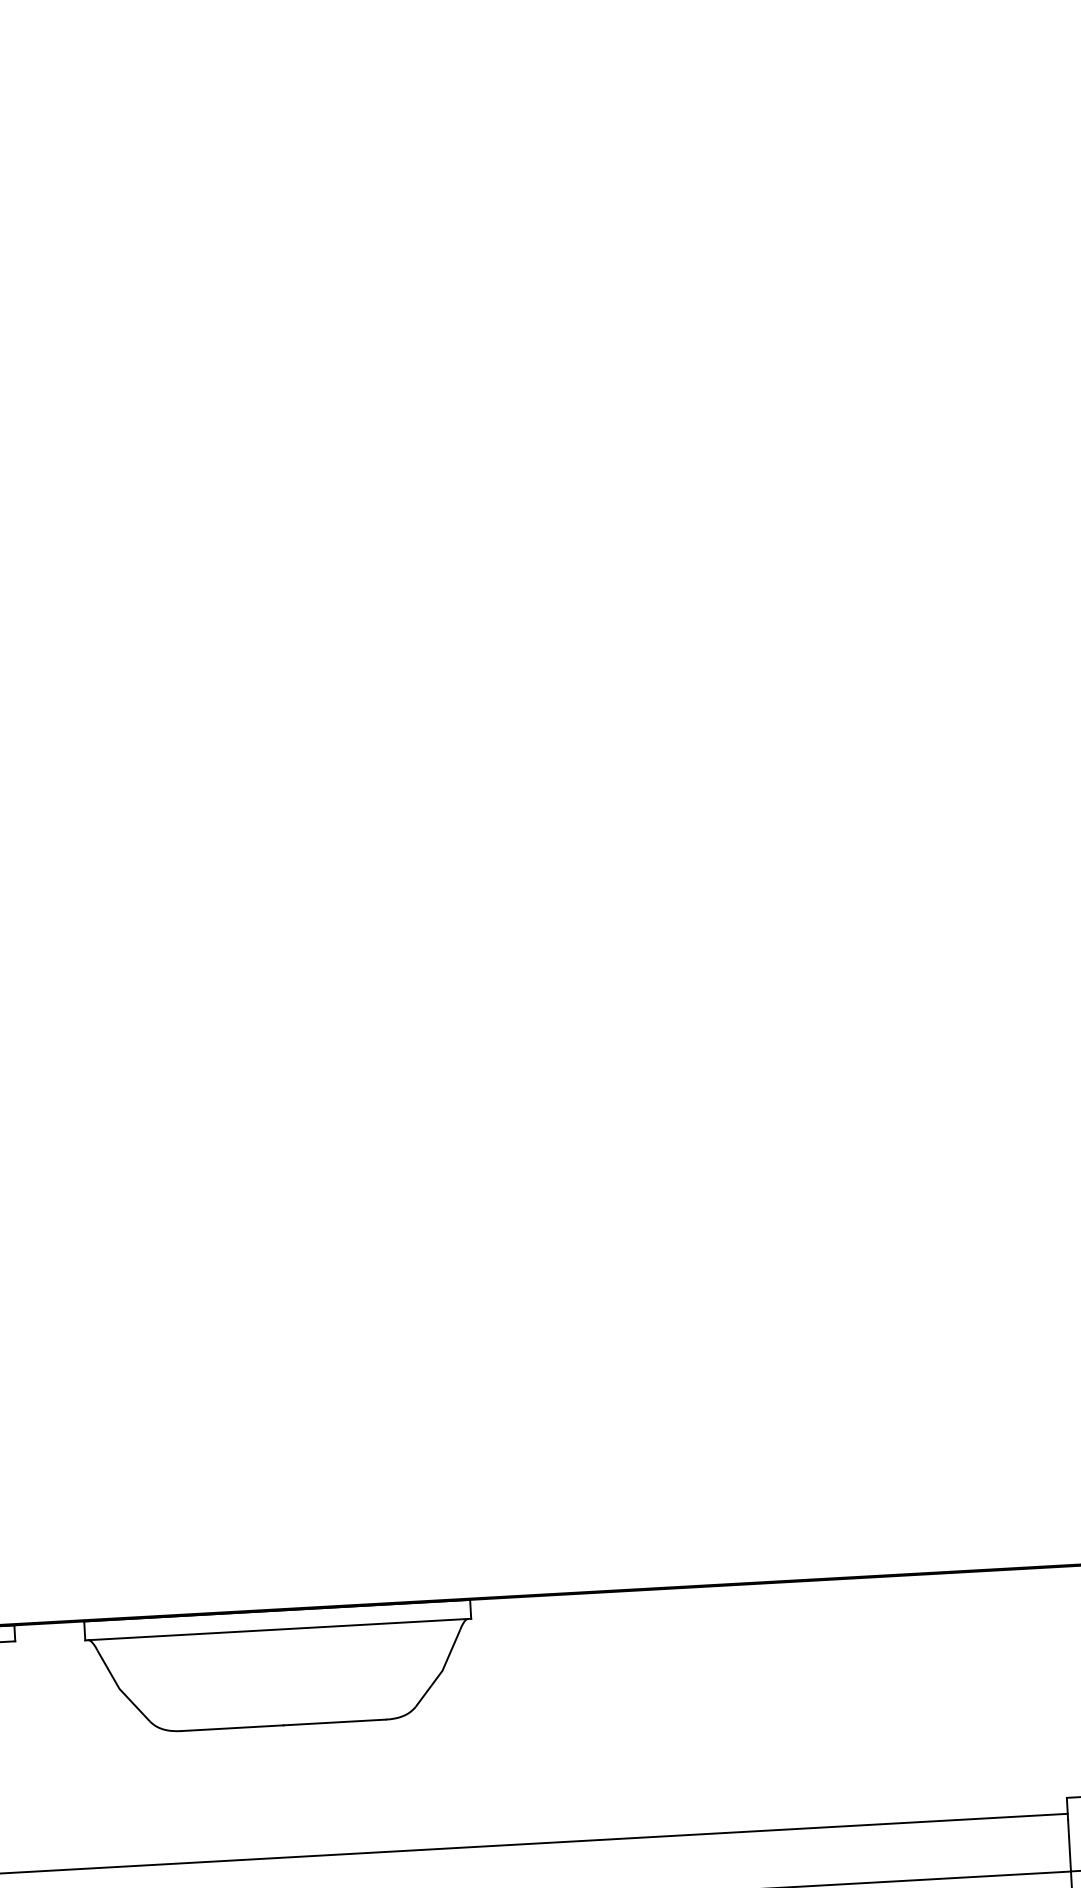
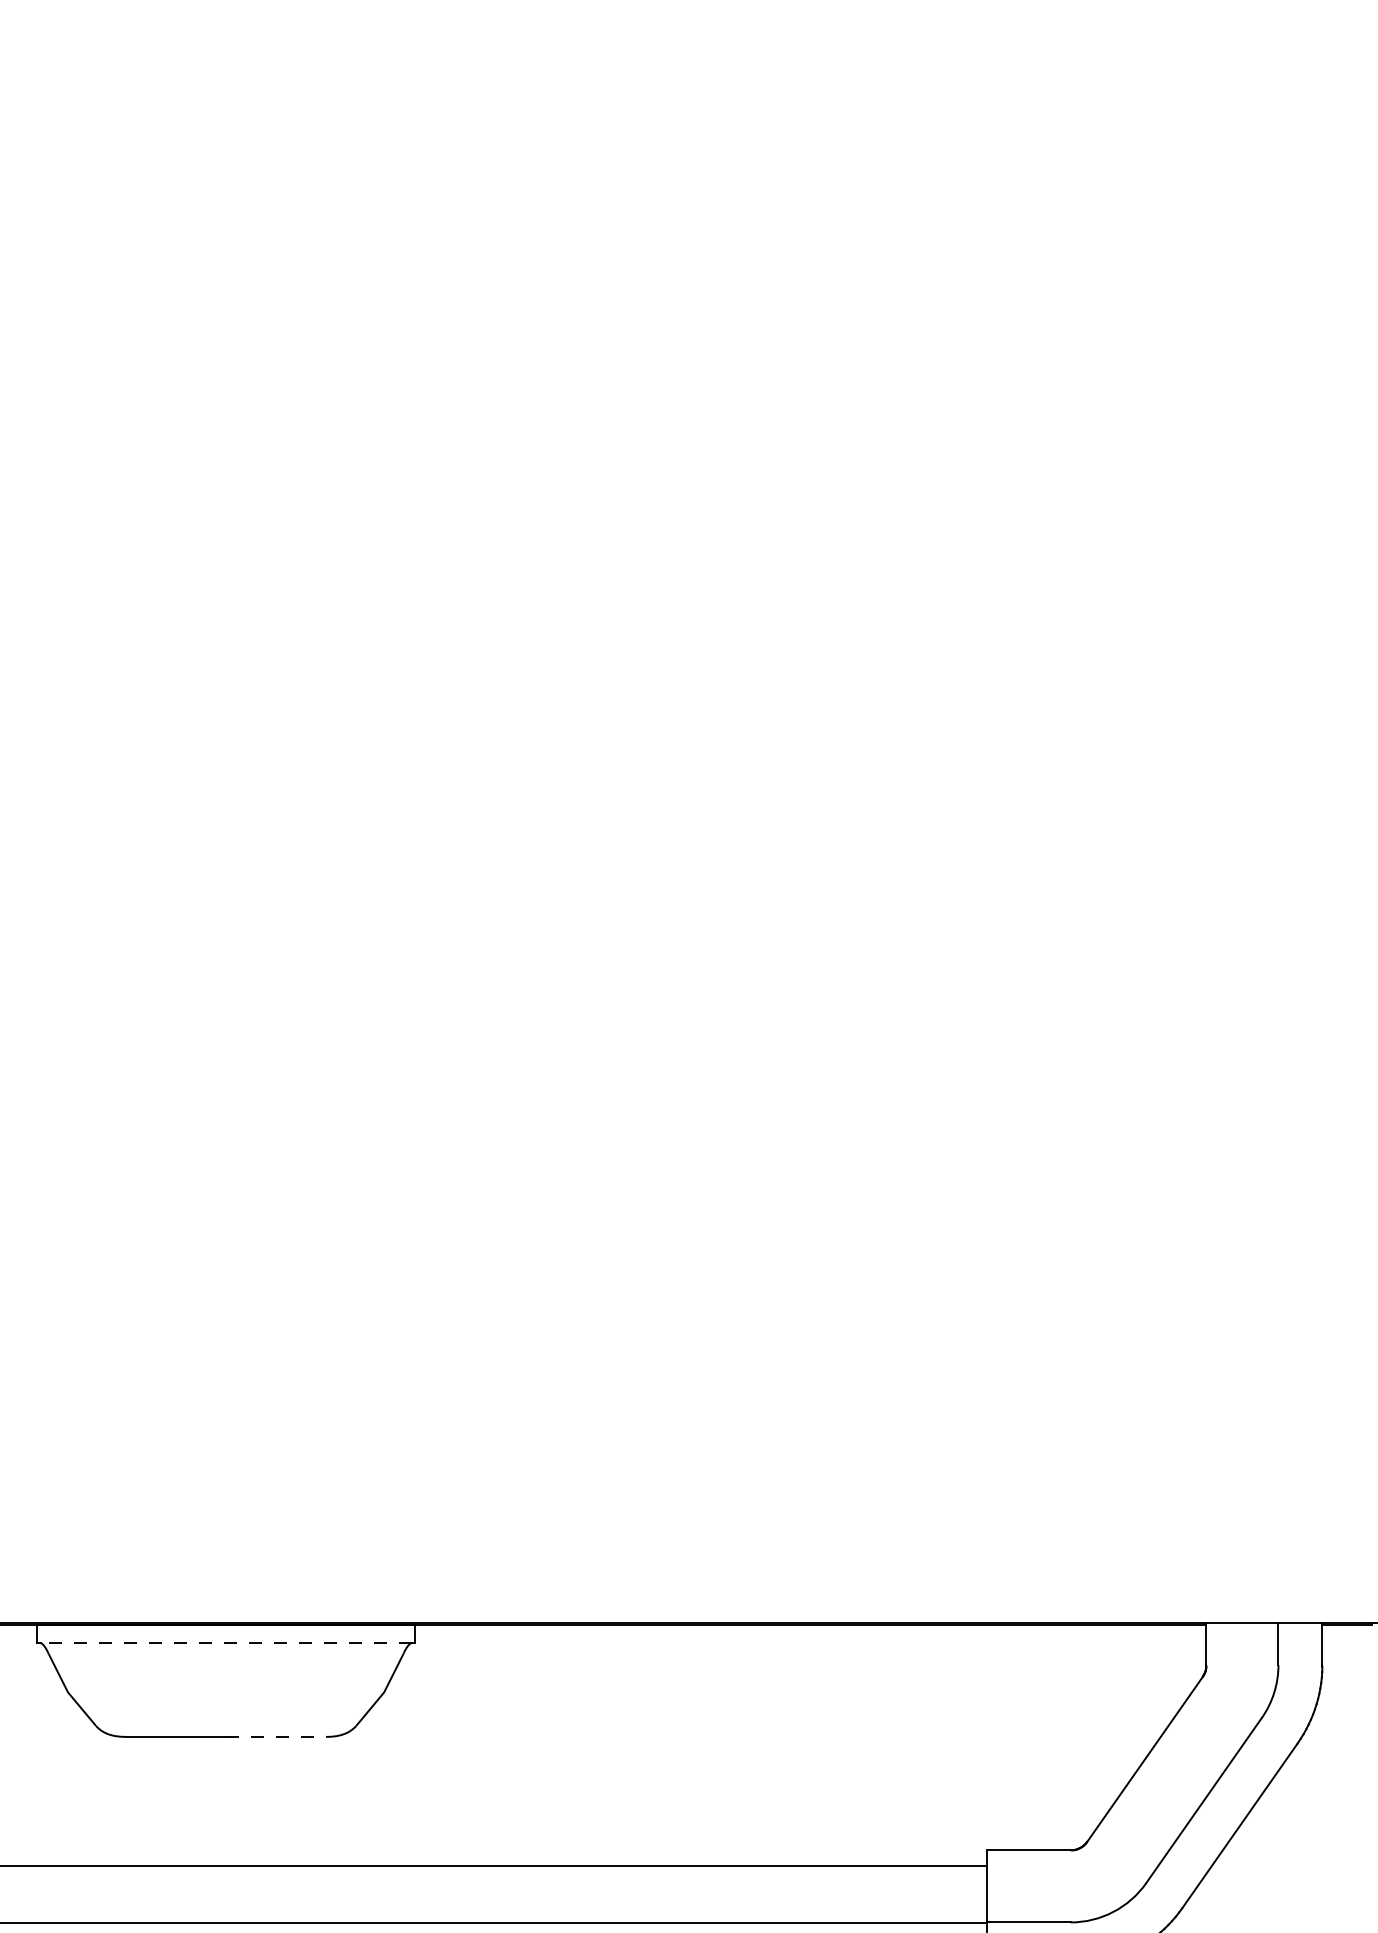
line: (278, 1629) -> (226, 1643), solid -> dashed
line: (334, 1722) -> (276, 1736), solid -> dashed

